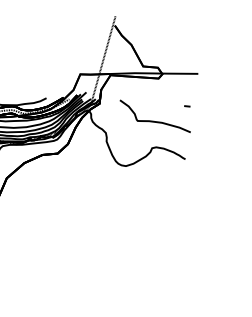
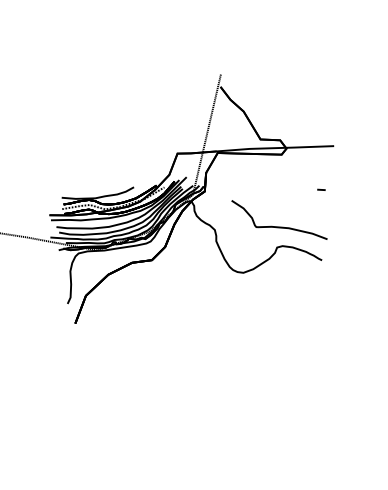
curve: (155, 121) -> (279, 226), moved

